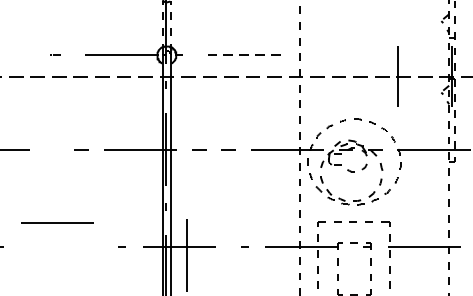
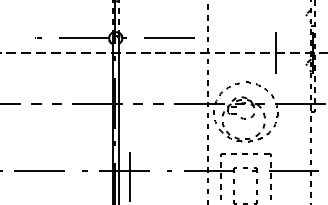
line: (242, 55) -> (168, 38), dashed -> solid
line: (52, 149) -> (36, 103), added
line: (56, 221) -> (39, 170), moved

